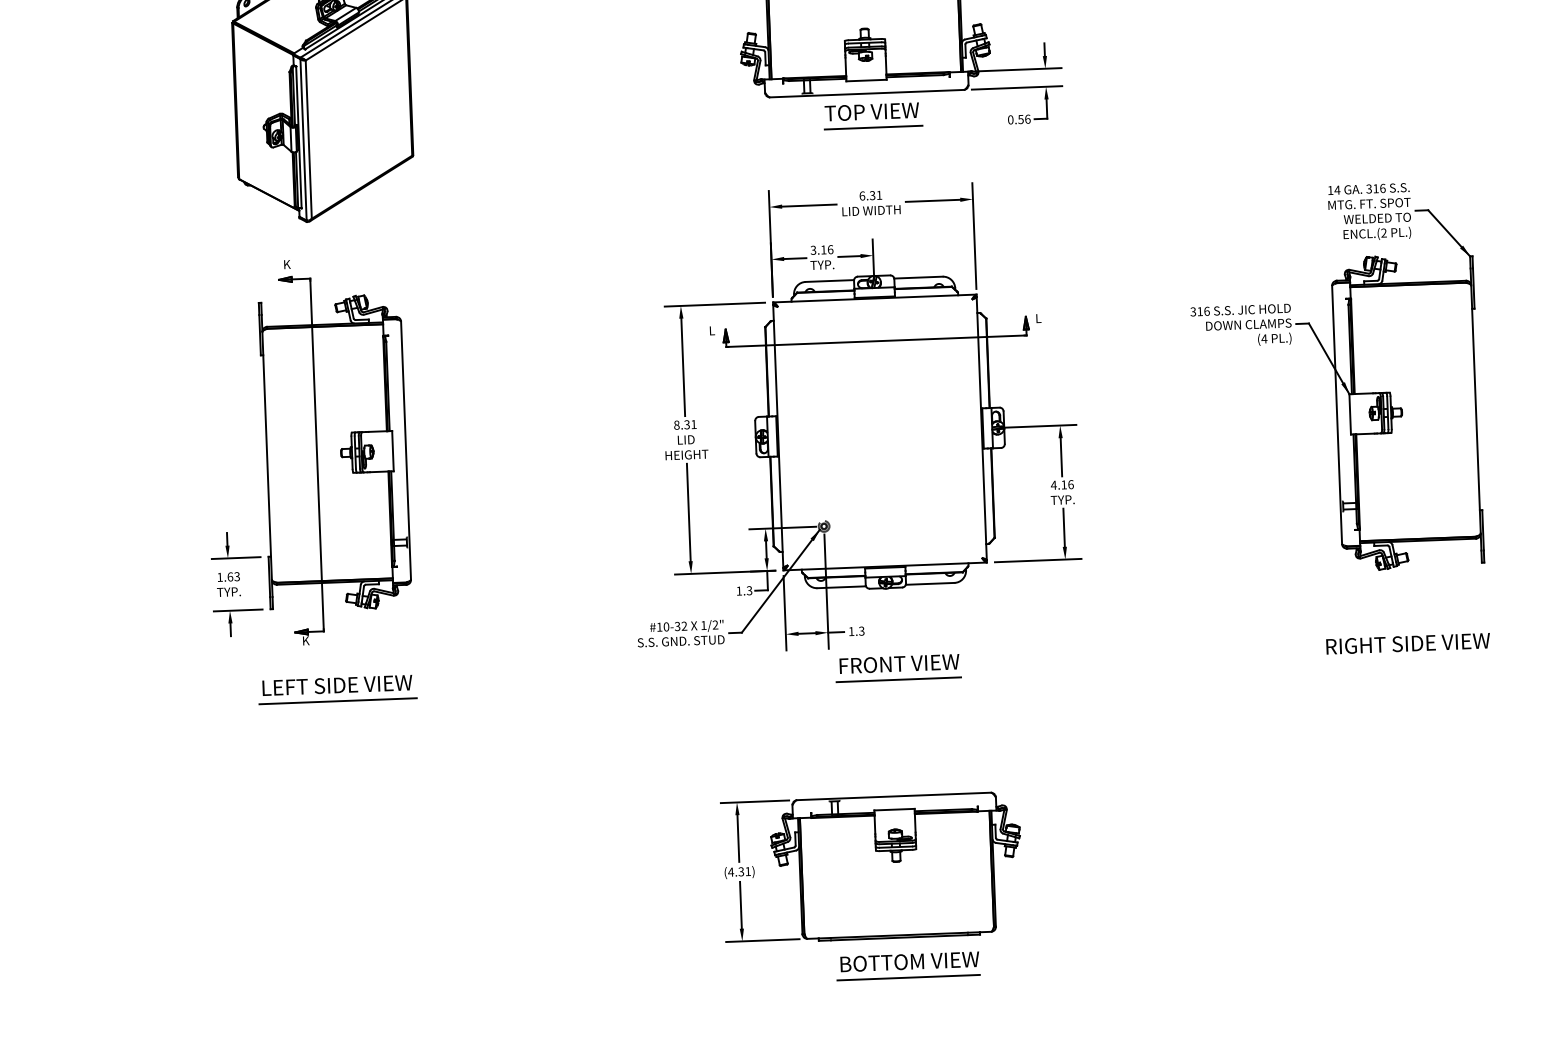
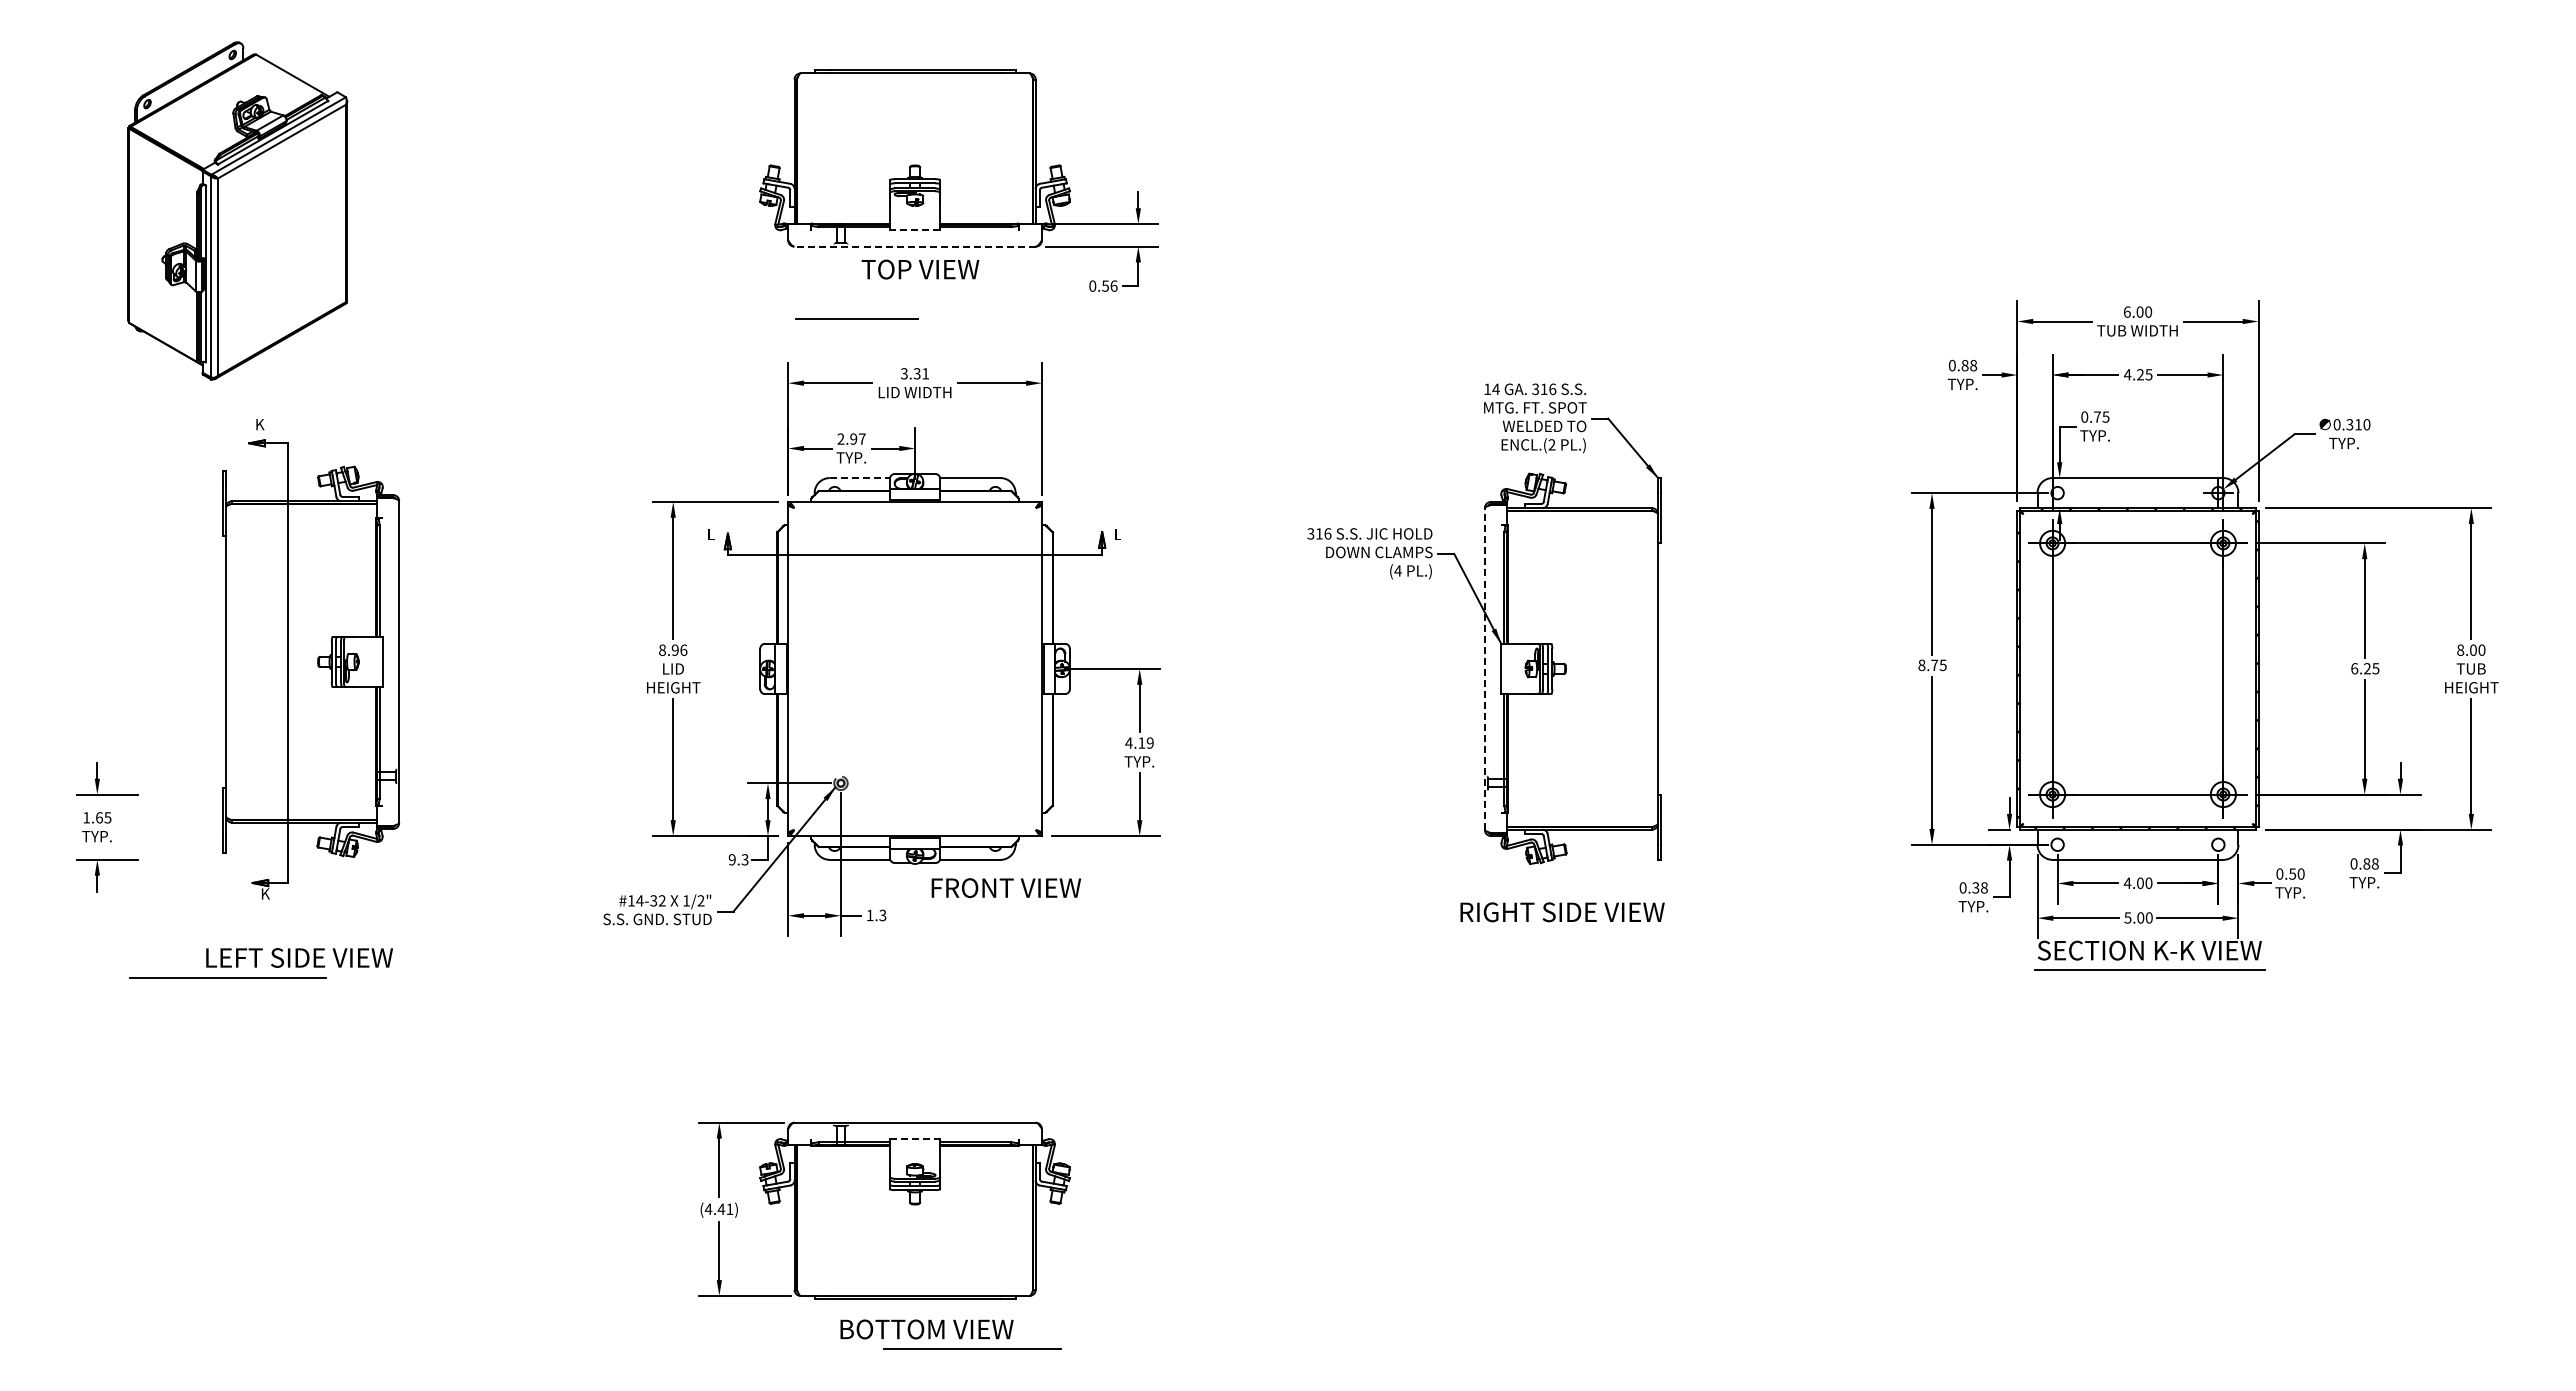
line: (866, 80) -> (914, 230), solid -> dashed
line: (867, 93) -> (915, 246), solid -> dashed
line: (873, 127) -> (856, 318), moved
text: (861, 195) -> (903, 373), 6.31 -> 3.31
text: (821, 249) -> (851, 438), 3.16 -> 2.97
line: (830, 281) -> (860, 478), solid -> dashed
line: (1336, 415) -> (1484, 669), solid -> dashed
text: (690, 424) -> (679, 649), 8.31 -> 8.96
part: (335, 451) -> (311, 659), moved
text: (1070, 484) -> (1149, 742), 4.16 -> 4.19
text: (236, 576) -> (107, 817), 1.63 -> 1.65
text: (738, 590) -> (731, 859), 1.3 -> 9.3
text: (666, 626) -> (639, 900), #10-32 -> #14-32
text: (1408, 643) -> (1562, 912), moved
text: (898, 663) -> (1005, 887), moved
line: (898, 679) -> (926, 977), removed
text: (337, 685) -> (299, 957), moved
line: (894, 809) -> (915, 1139), solid -> dashed
text: (741, 871) -> (721, 1209), (4.31) -> (4.41)
line: (908, 977) -> (972, 1348), moved

